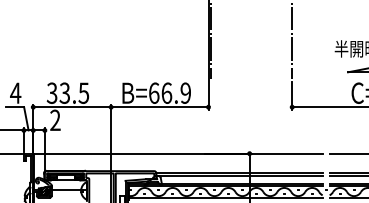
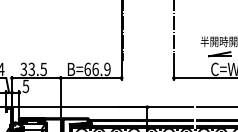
text: (54, 120) -> (25, 86), 2 -> 5

